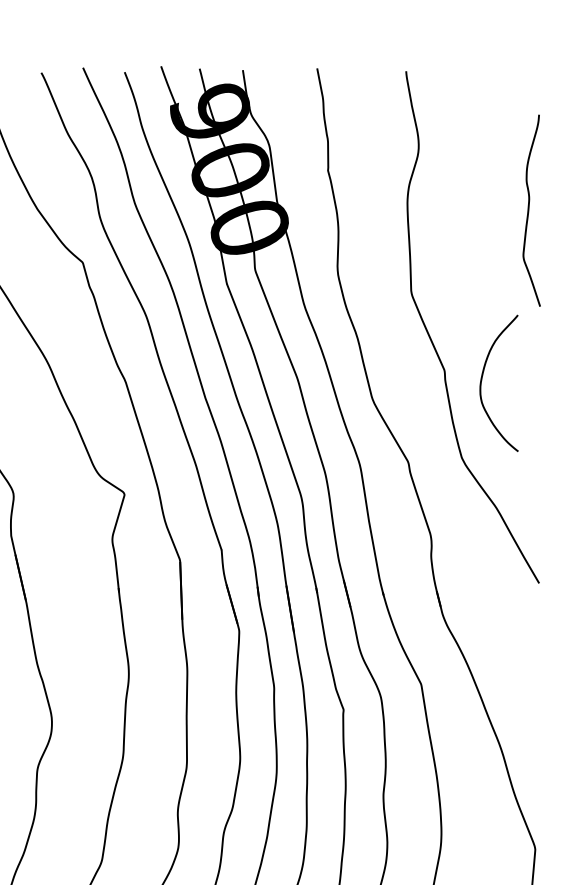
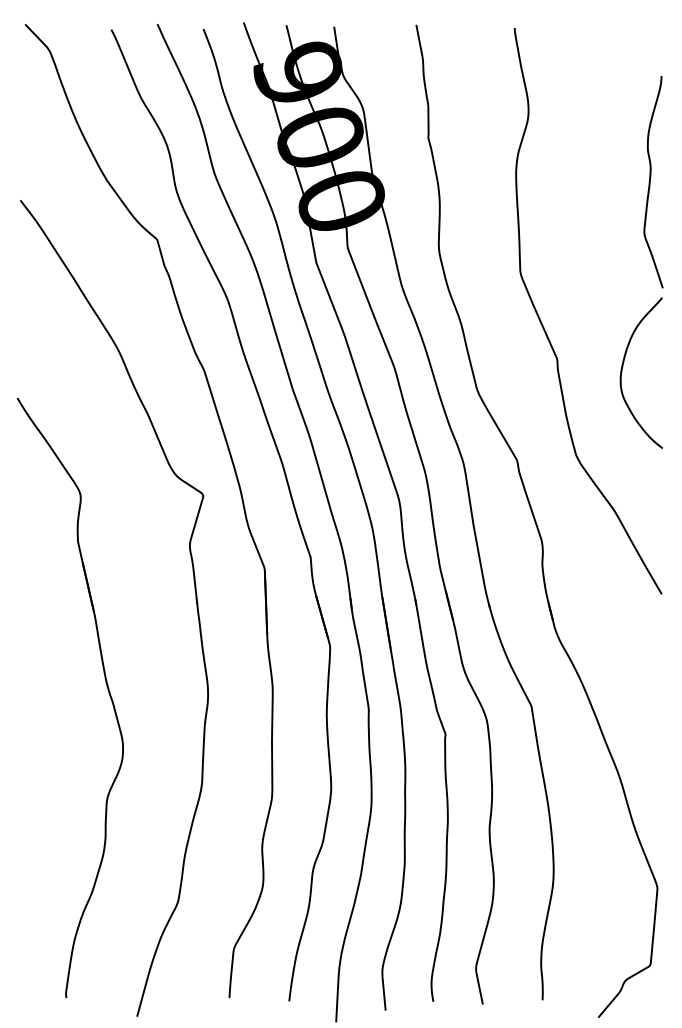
curve: (481, 382) -> (622, 372), moved

